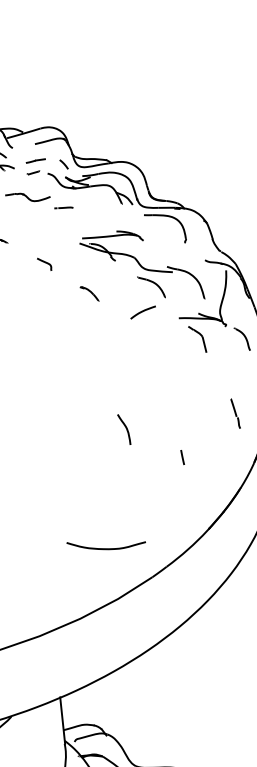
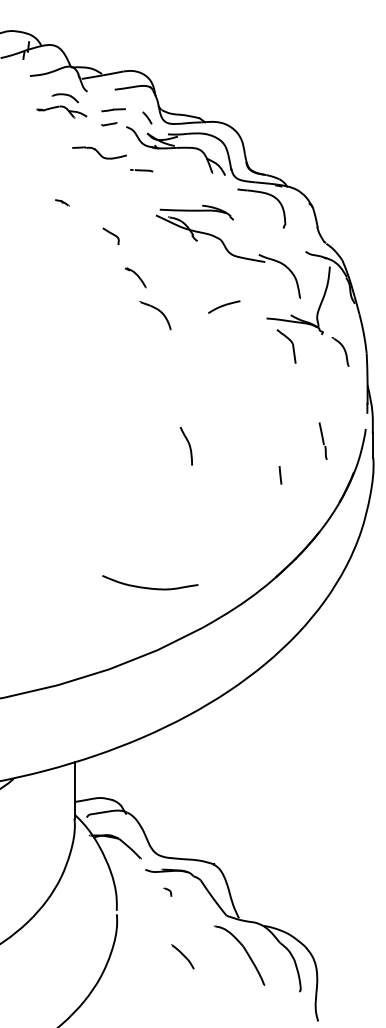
part: (151, 287) -> (155, 315), moved
part: (89, 293) -> (135, 277), moved
line: (182, 457) -> (280, 475), moved

